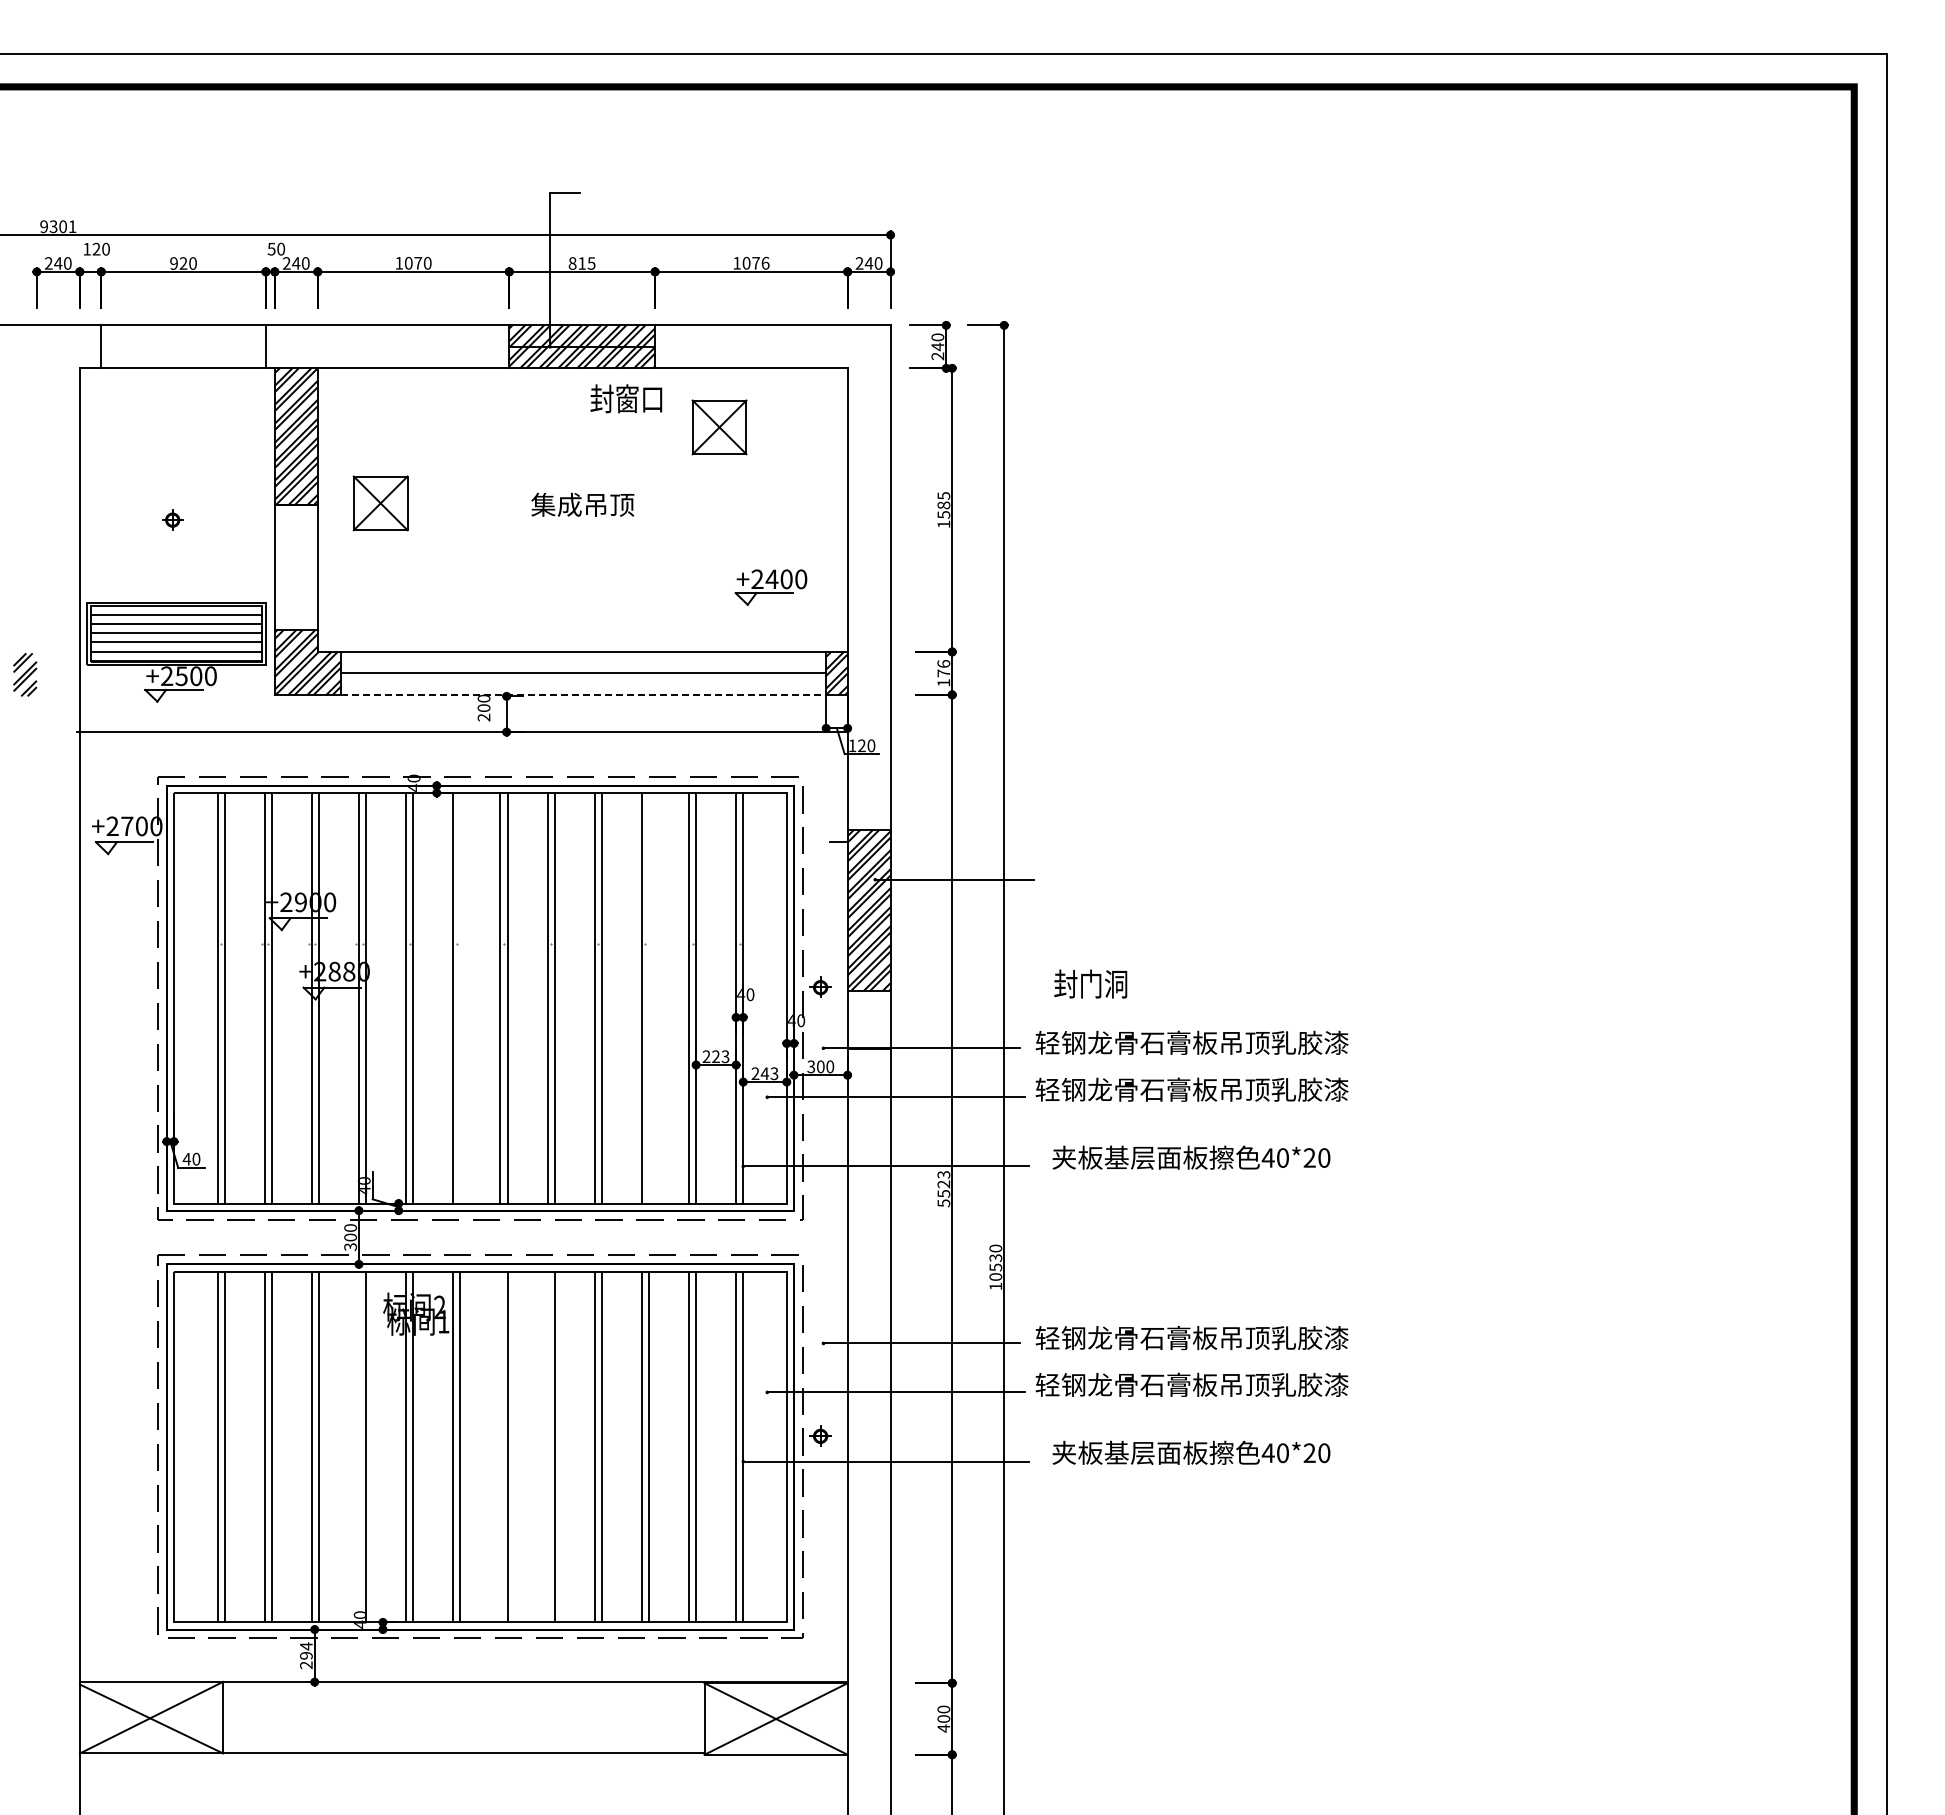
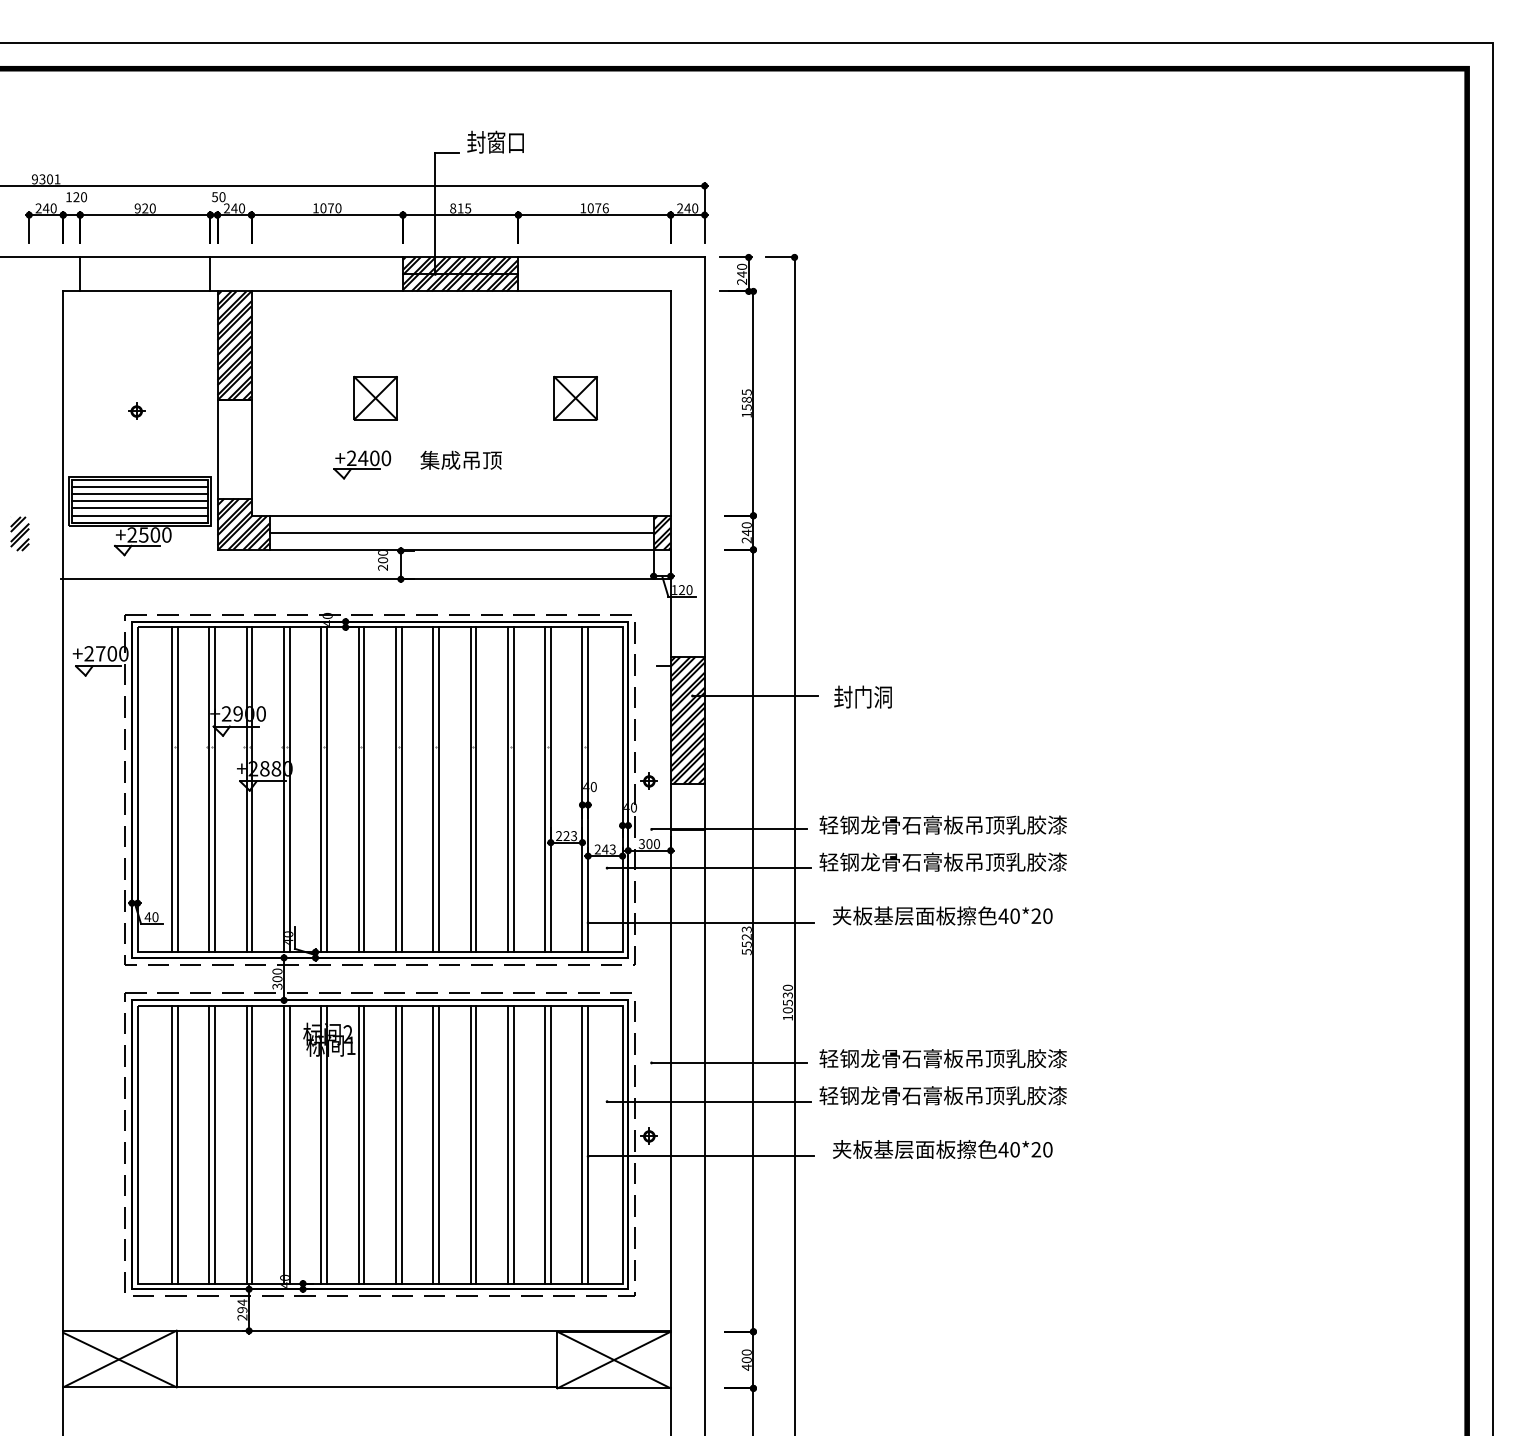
text: (626, 398) -> (495, 142), moved
part: (719, 427) -> (575, 398), moved
part: (380, 503) -> (375, 398), moved
text: (582, 504) -> (460, 460), moved
part: (770, 587) -> (362, 464), moved
text: (943, 673) -> (746, 532), 176 -> 240
line: (583, 694) -> (461, 549), dashed -> solid
text: (1090, 983) -> (862, 696), moved
line: (460, 997) -> (364, 789), added
line: (648, 997) -> (513, 789), added
line: (358, 1446) -> (283, 1144), added
line: (500, 1446) -> (396, 1144), added
line: (547, 1446) -> (433, 1144), added

